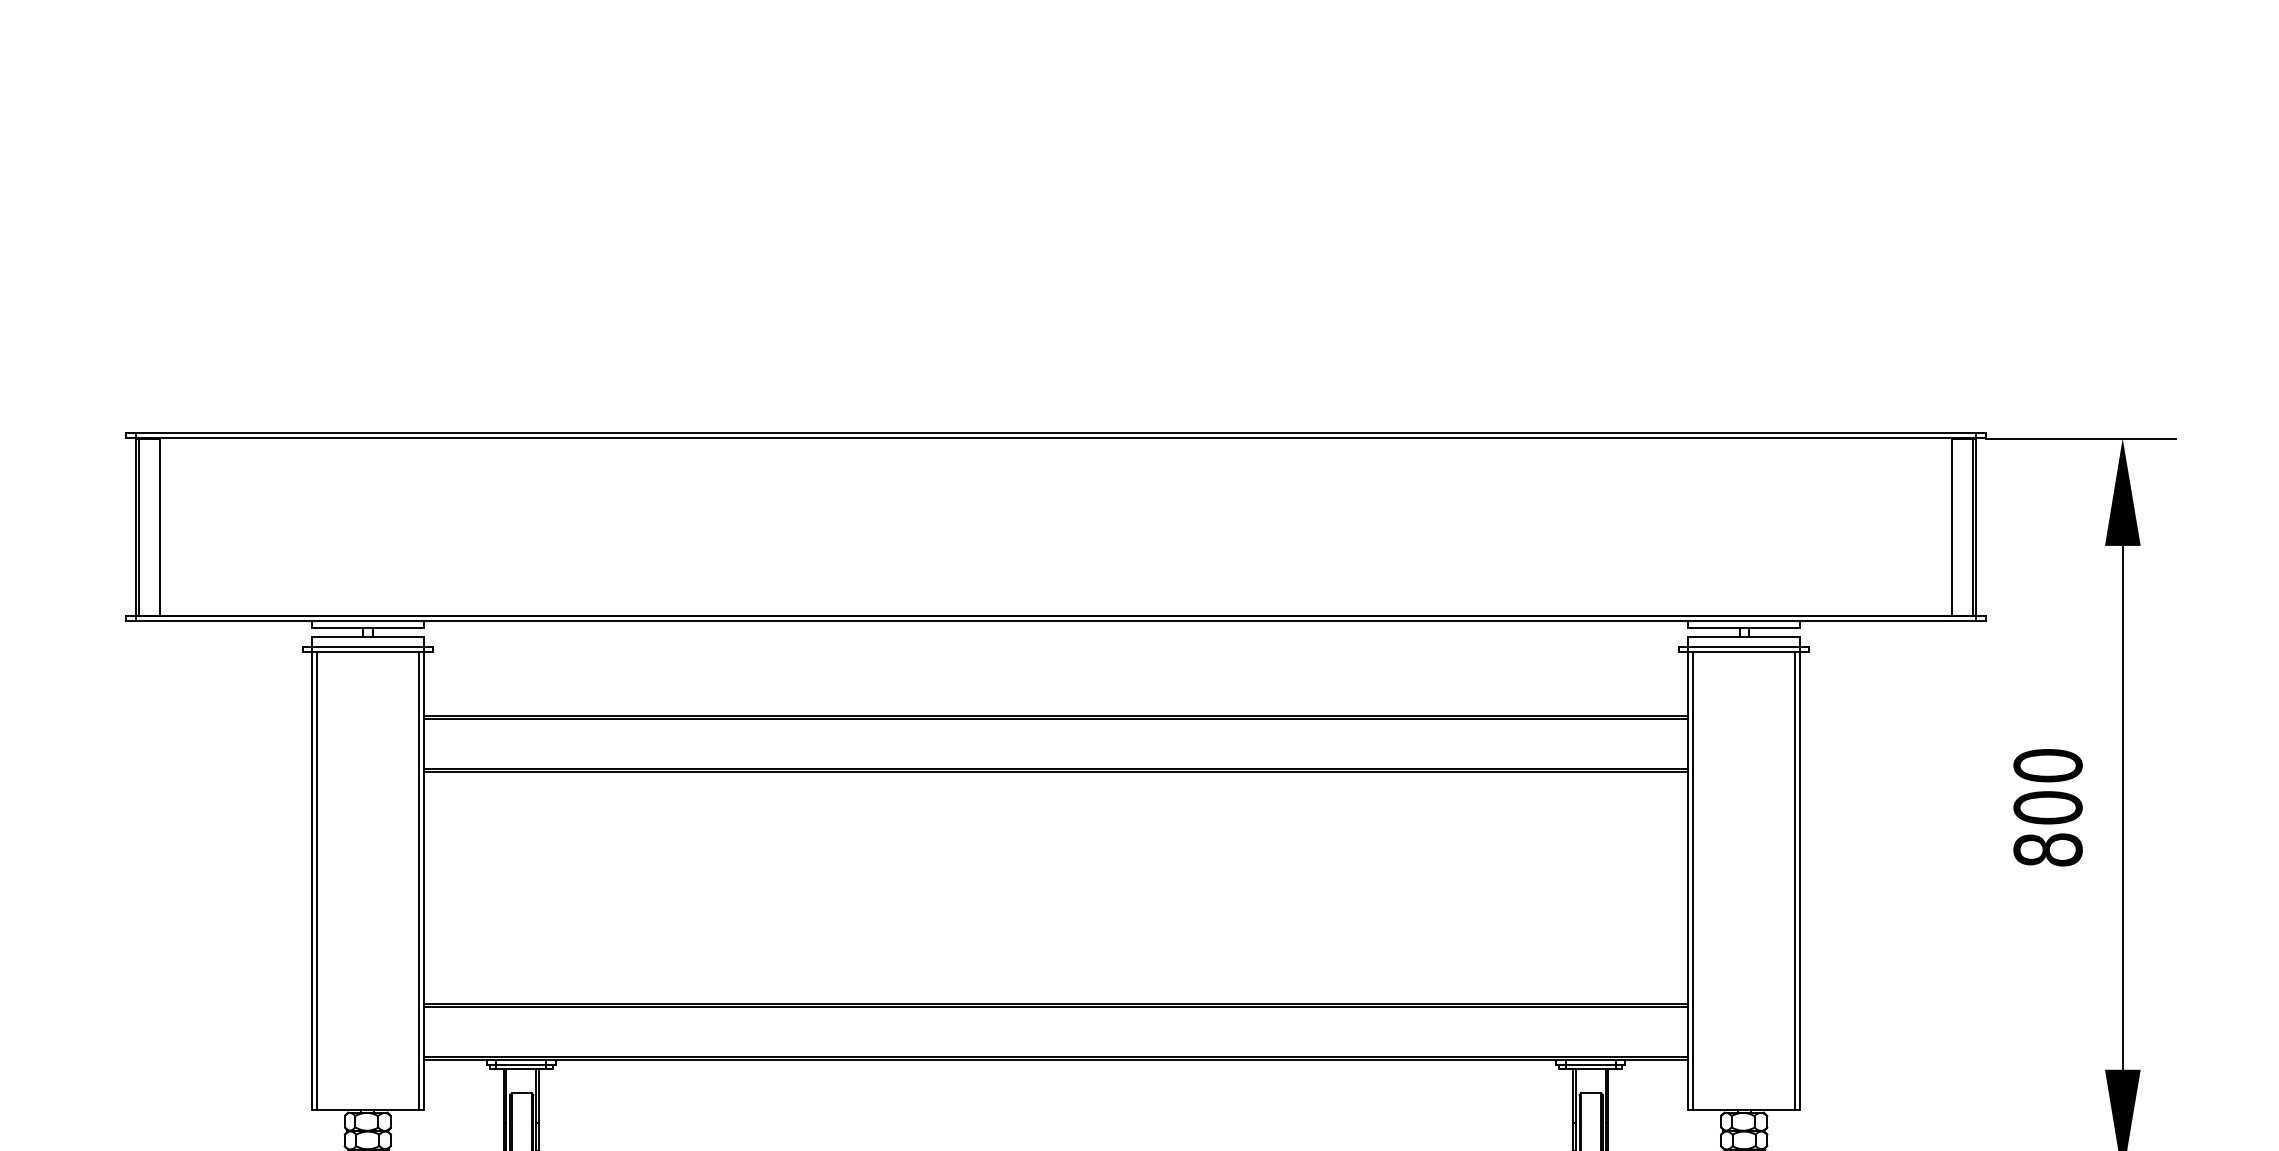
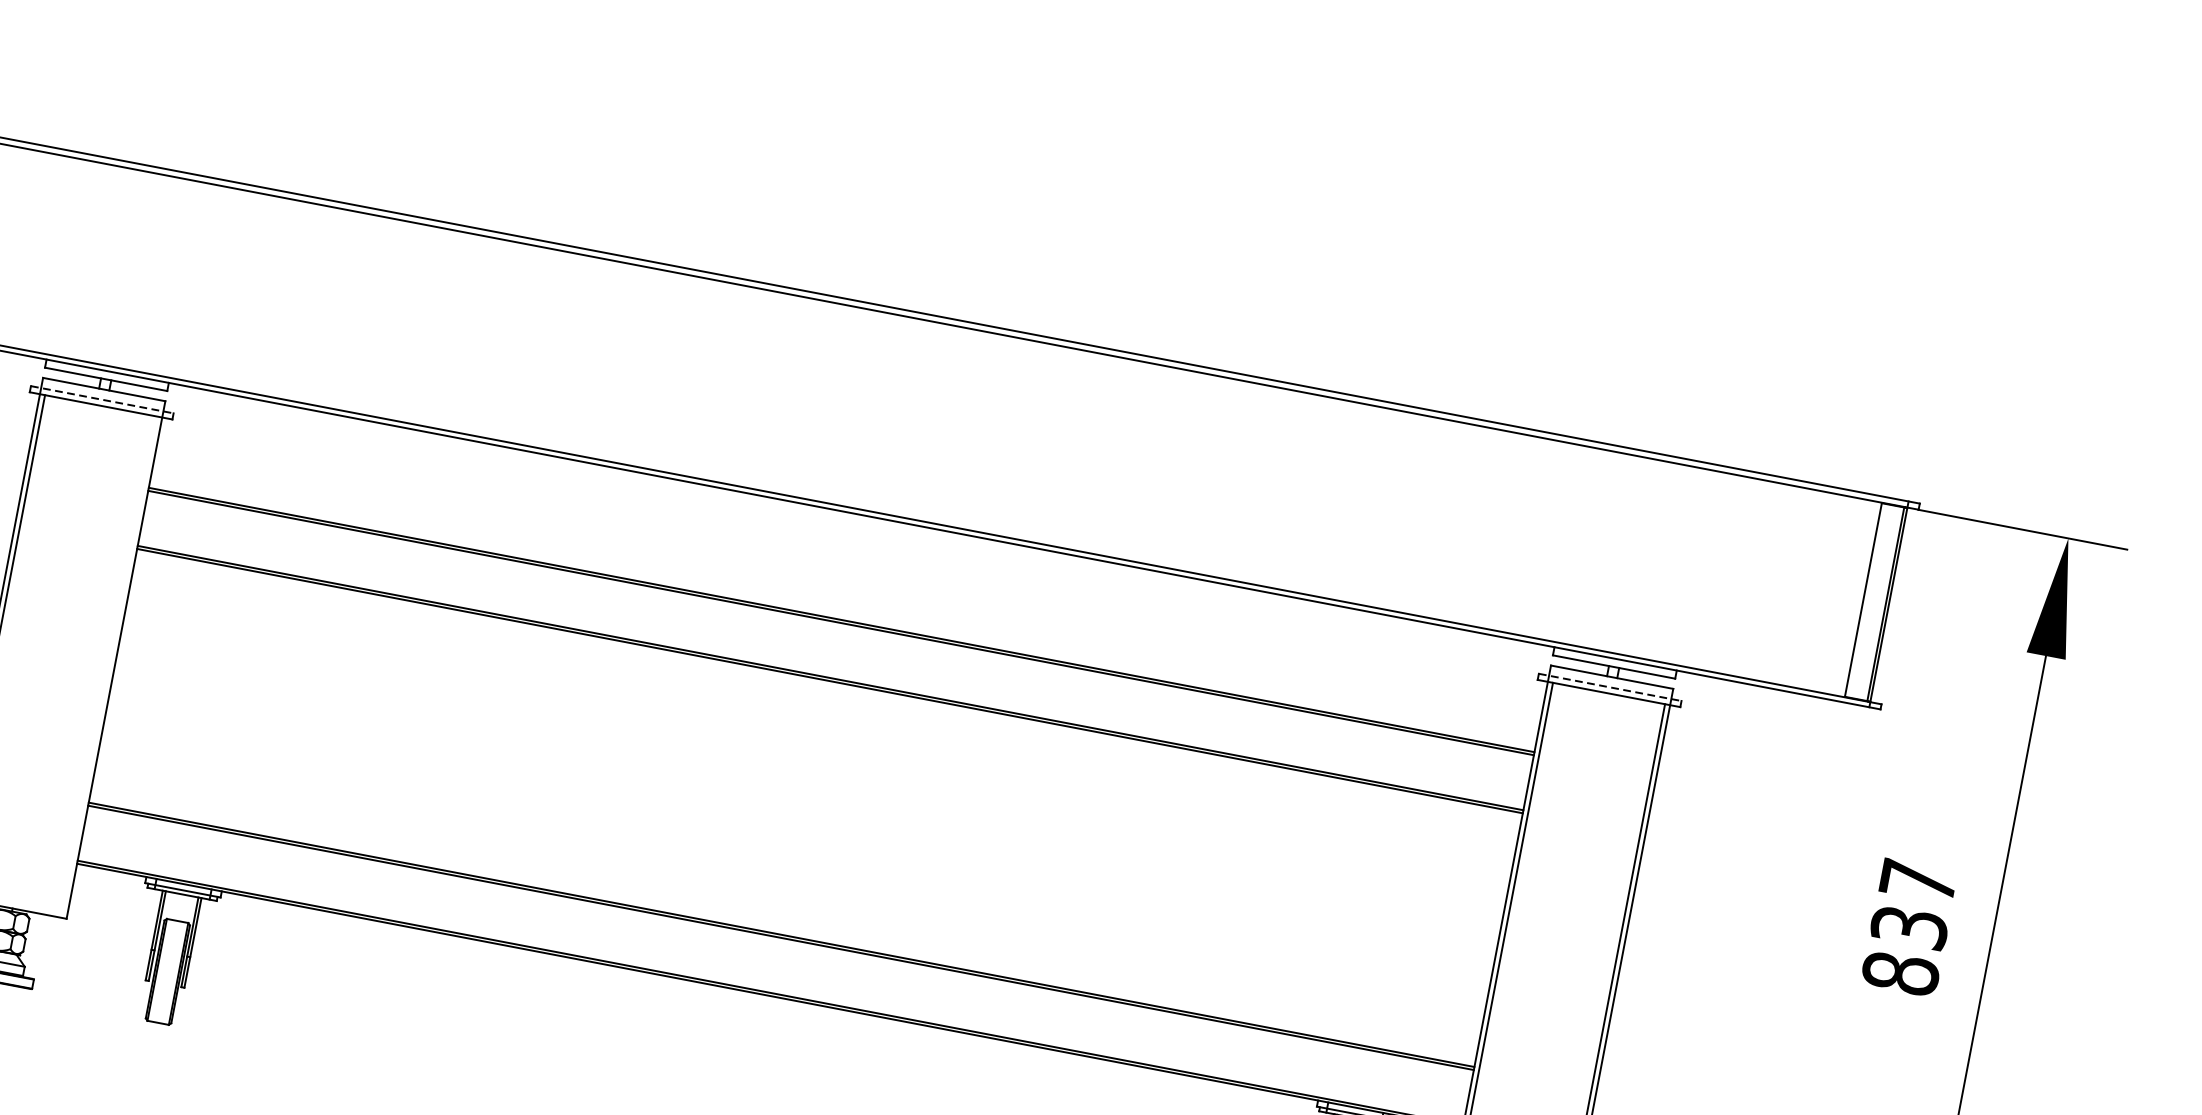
line: (368, 646) -> (102, 399), solid -> dashed
line: (1744, 646) -> (1610, 687), solid -> dashed
text: (2047, 786) -> (1913, 903), 800 -> 837
line: (419, 880) -> (109, 666), removed

